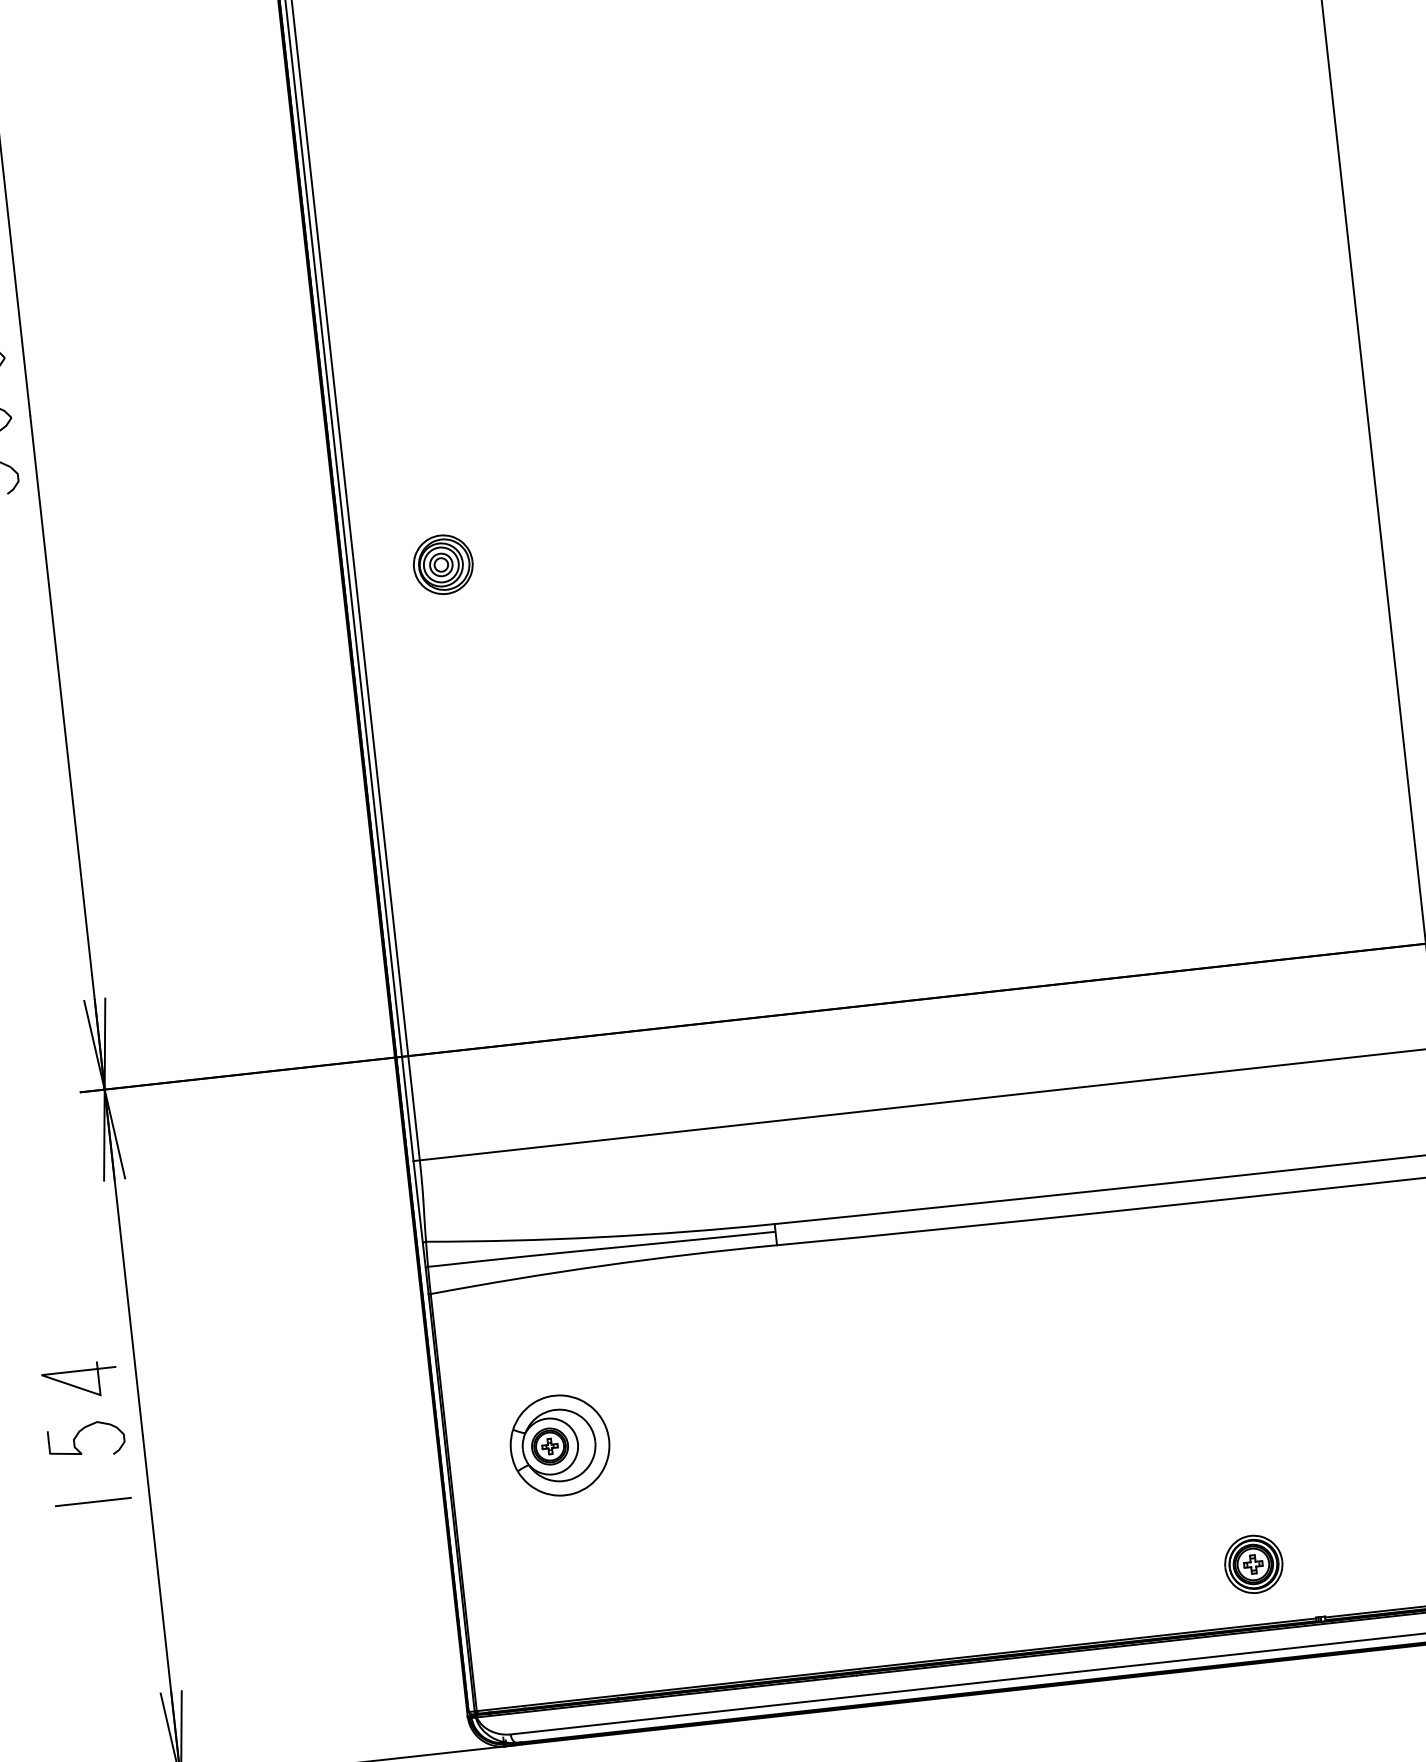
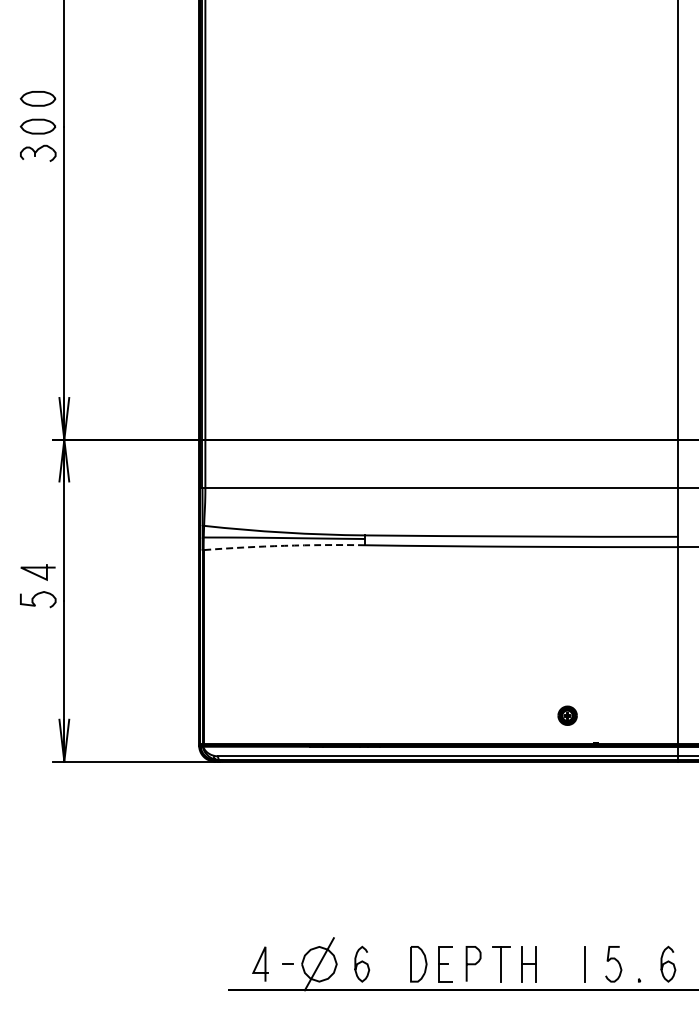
part: (441, 563) -> (245, 215), removed
arc: (603, 1264) -> (284, 545), solid -> dashed
part: (558, 1446) -> (254, 626), removed
line: (91, 1502) -> (37, 628), removed
part: (1253, 1563) -> (567, 715), size x0.7

